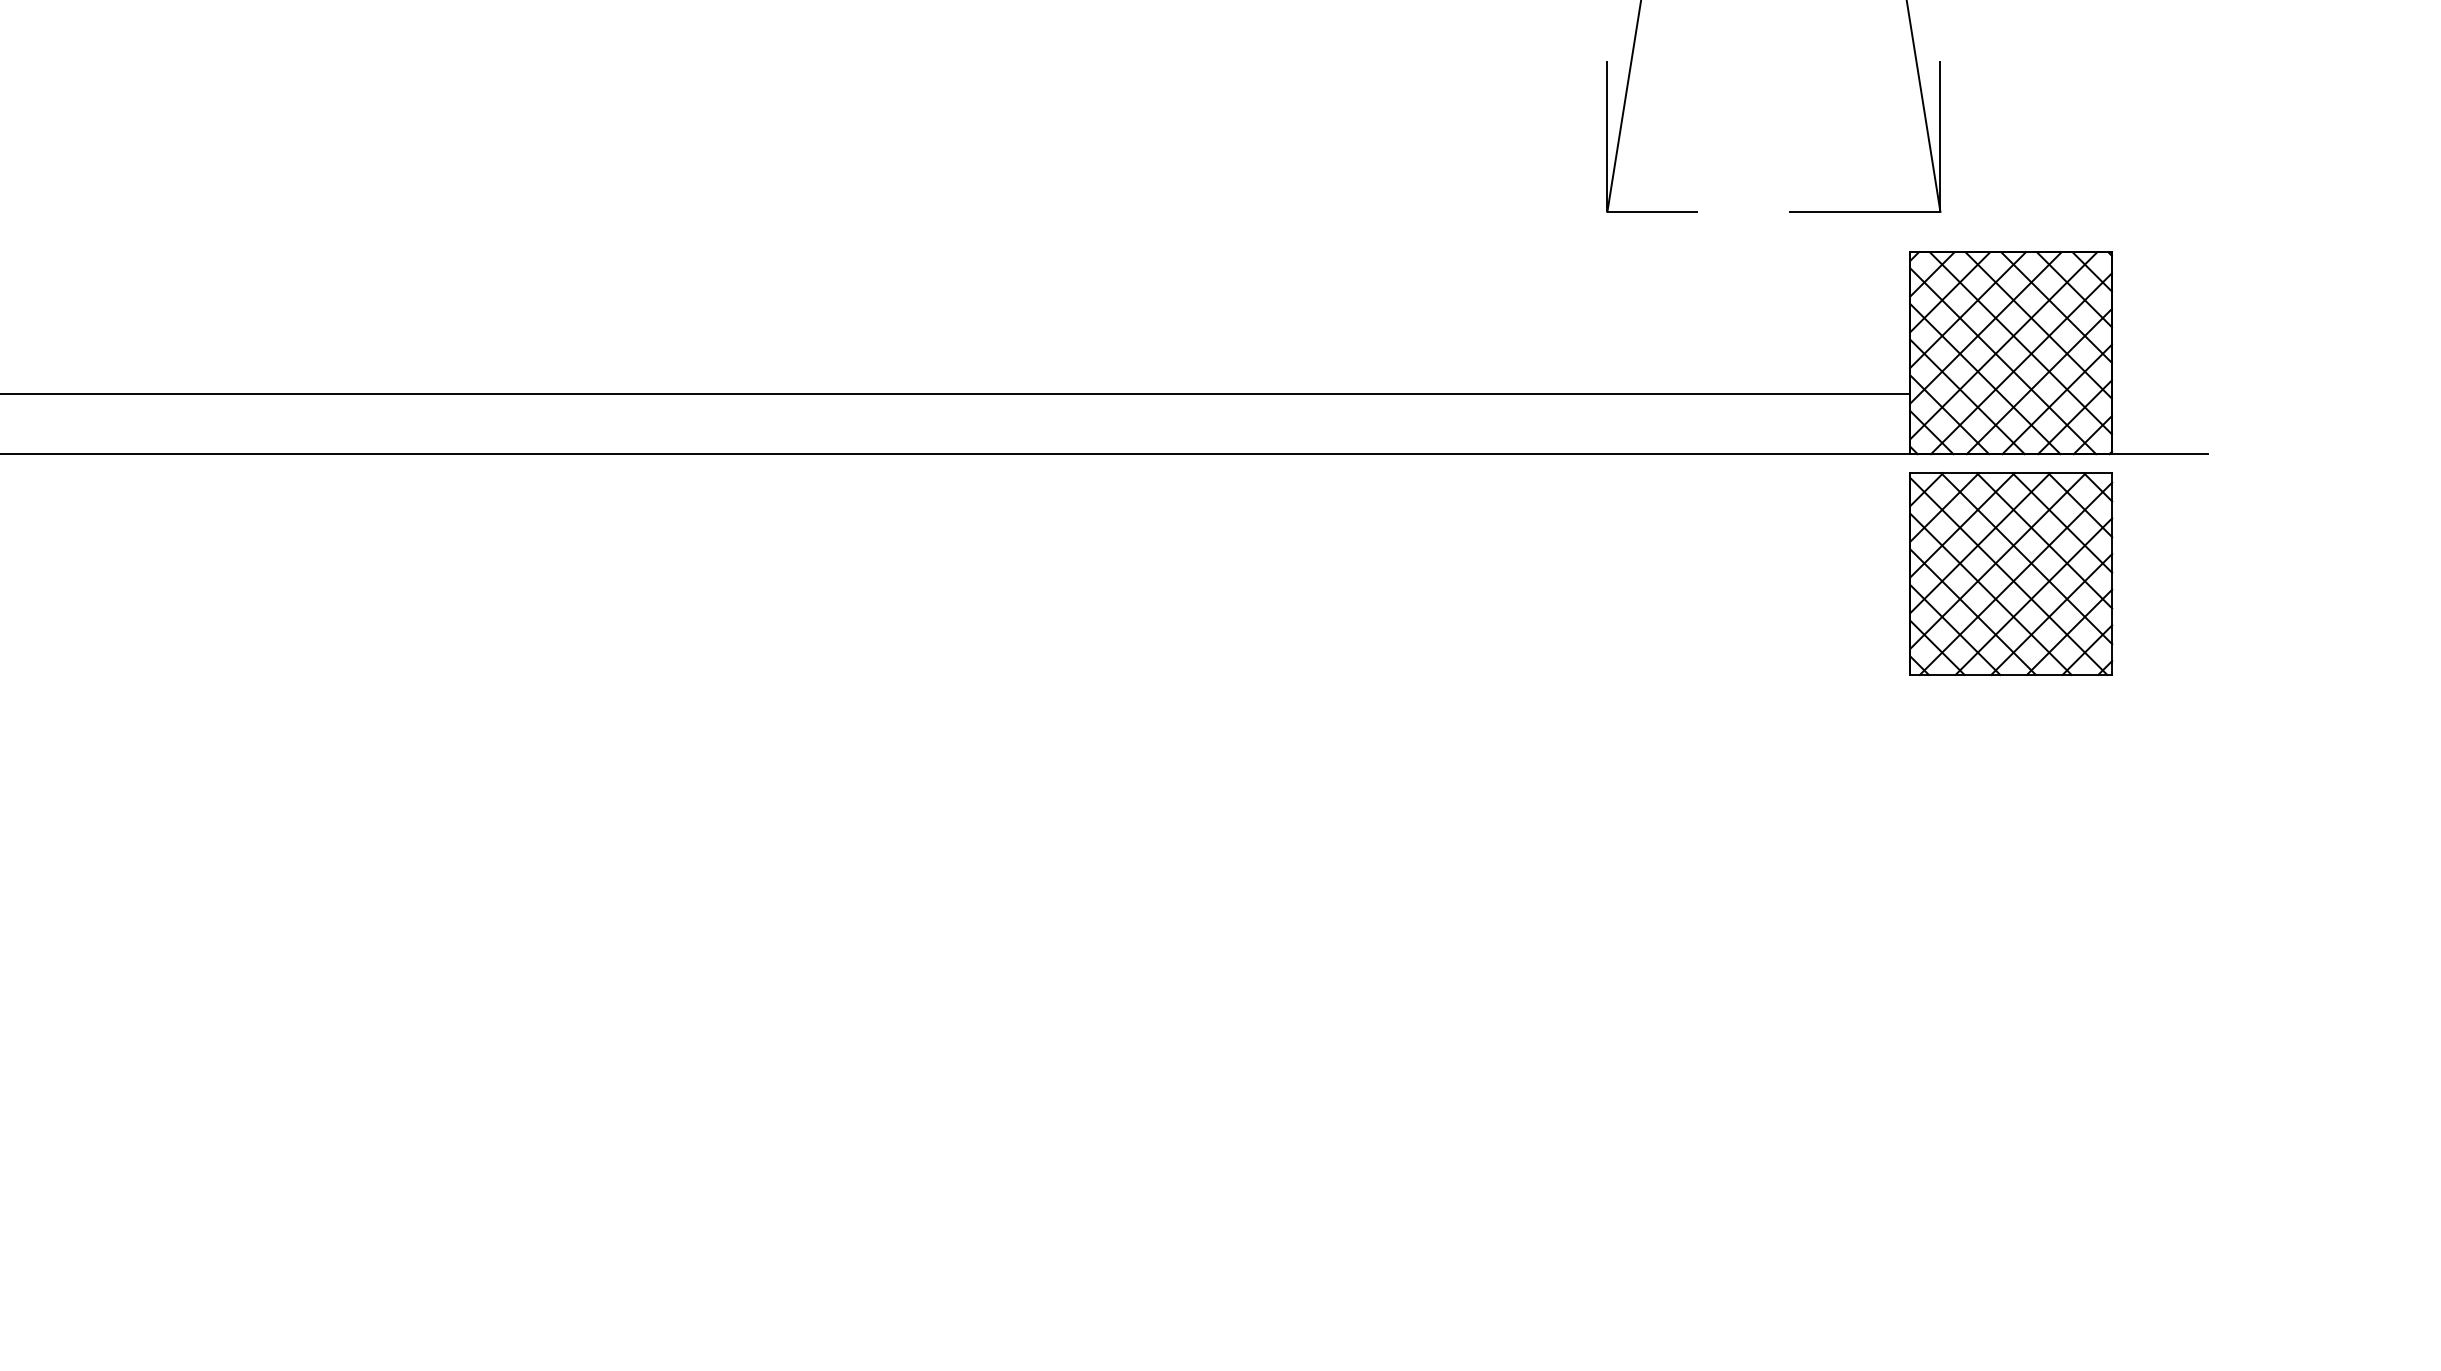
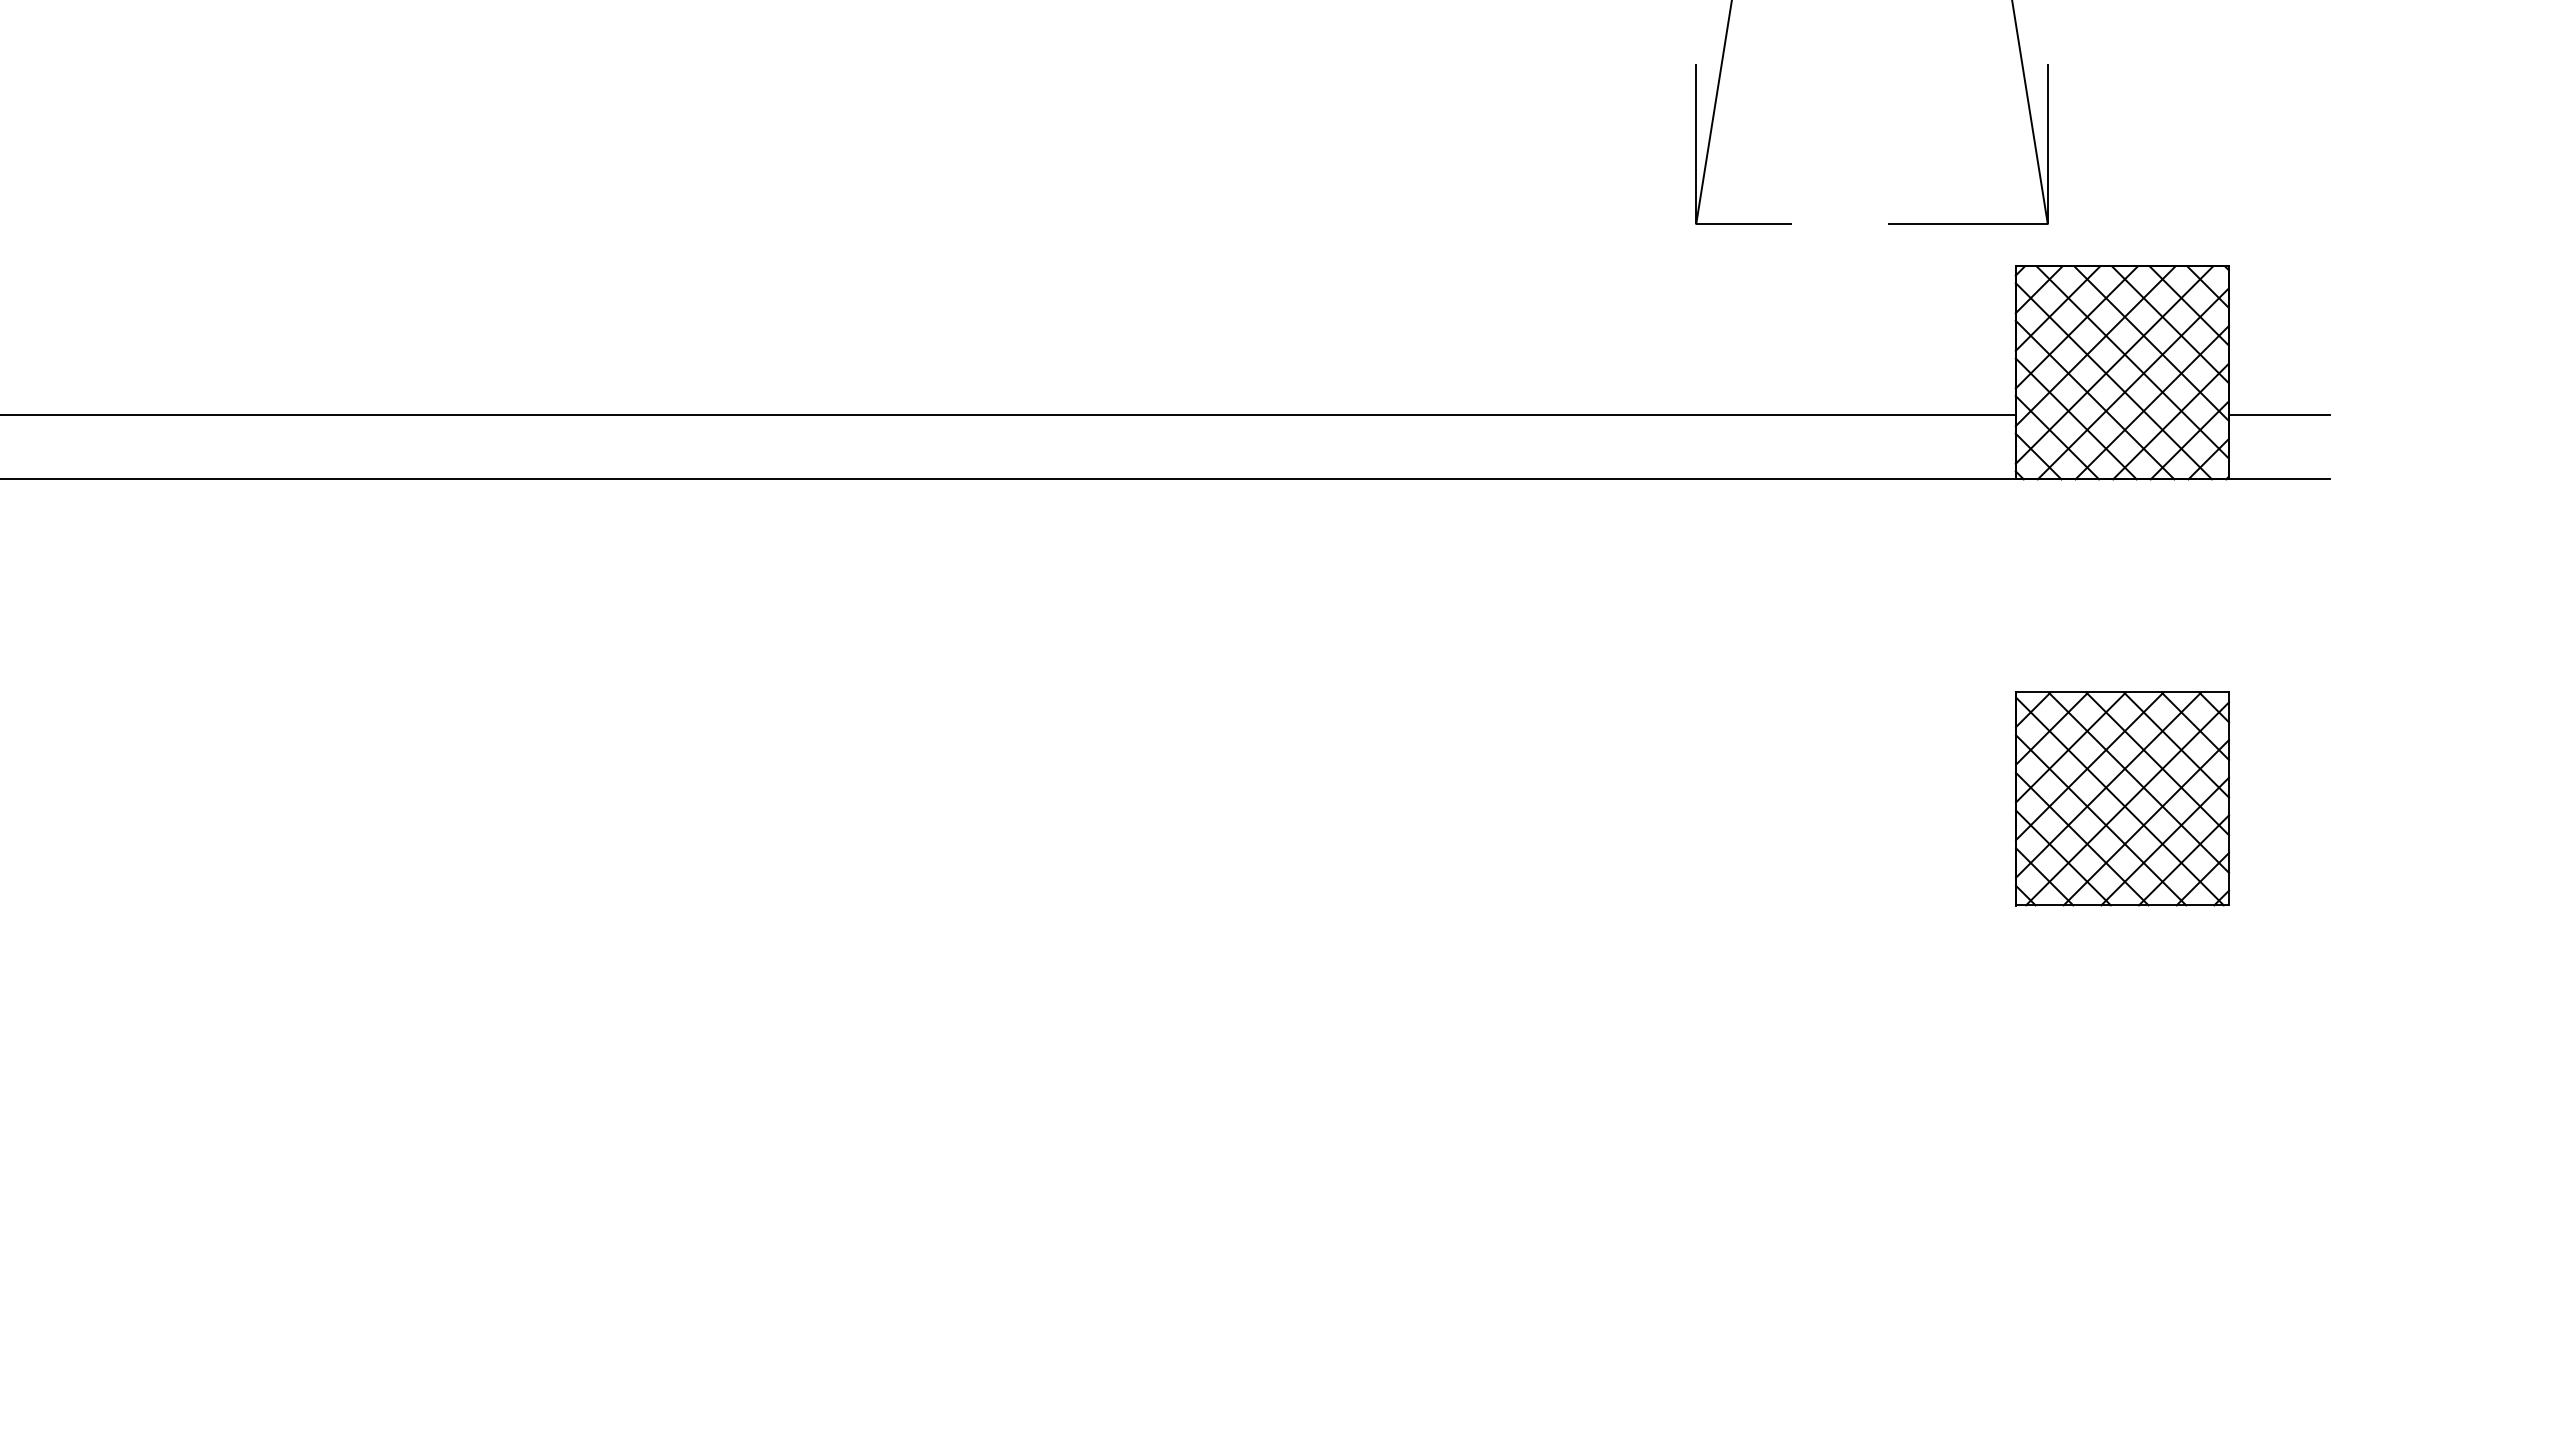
line: (2159, 393) -> (2278, 415), added
part: (2011, 573) -> (2122, 798), moved

